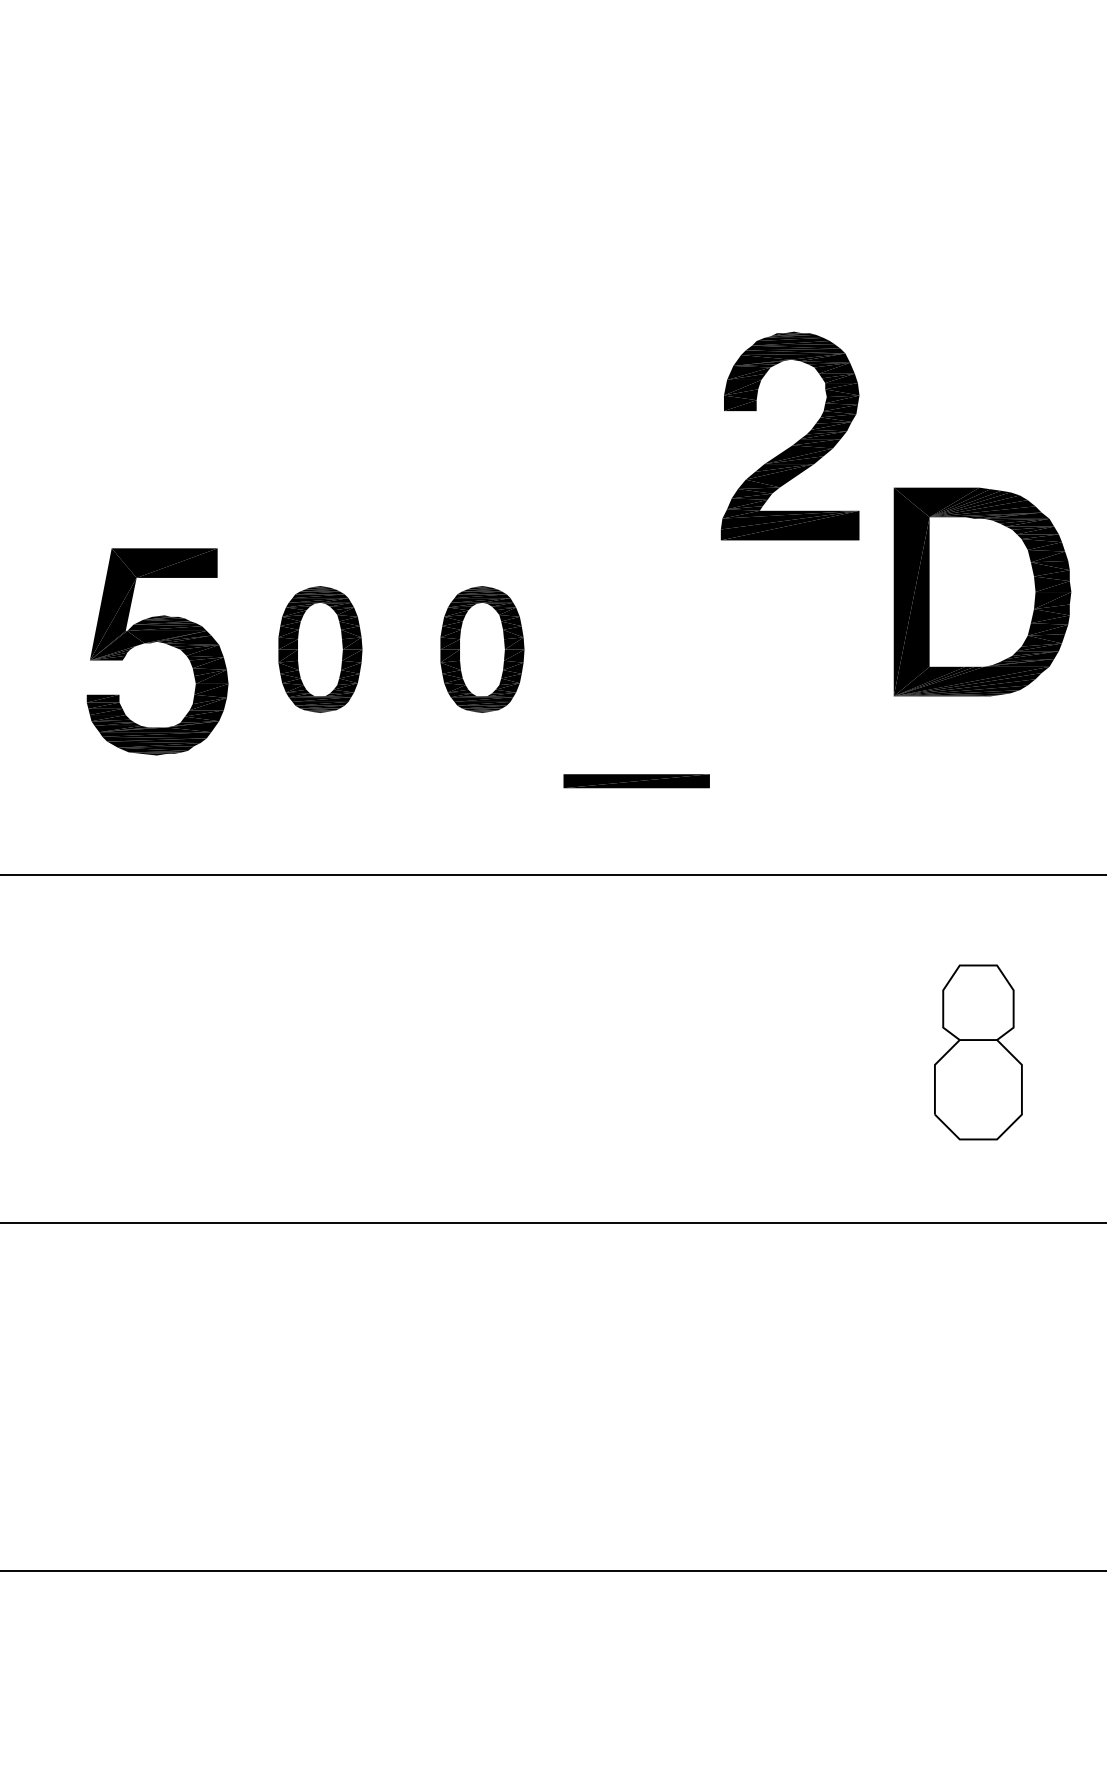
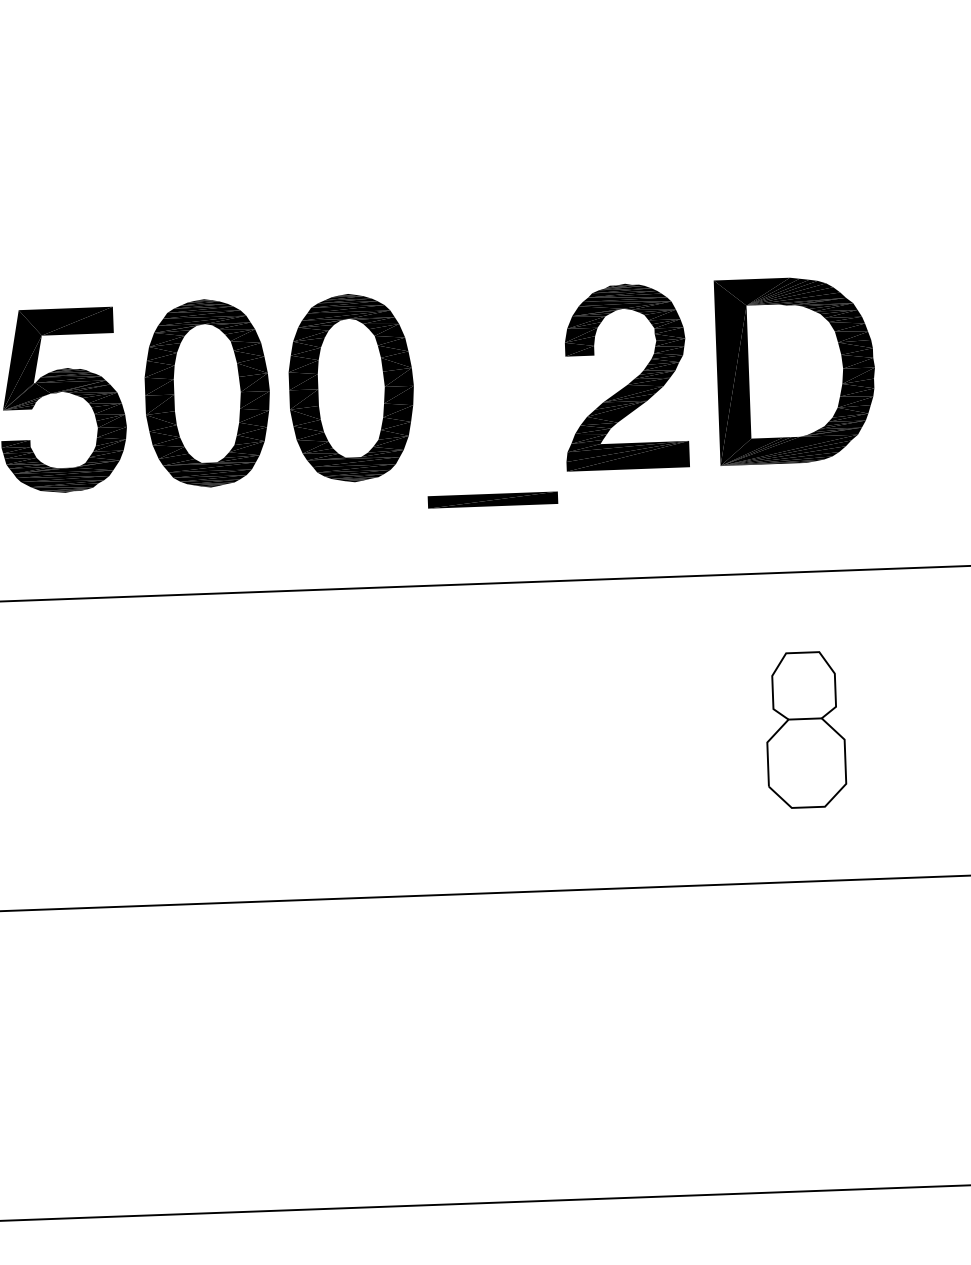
part: (794, 443) -> (629, 383), moved
part: (982, 591) -> (795, 369), moved
part: (320, 649) -> (207, 393), size x1.67
part: (482, 649) -> (351, 388), size x1.67

